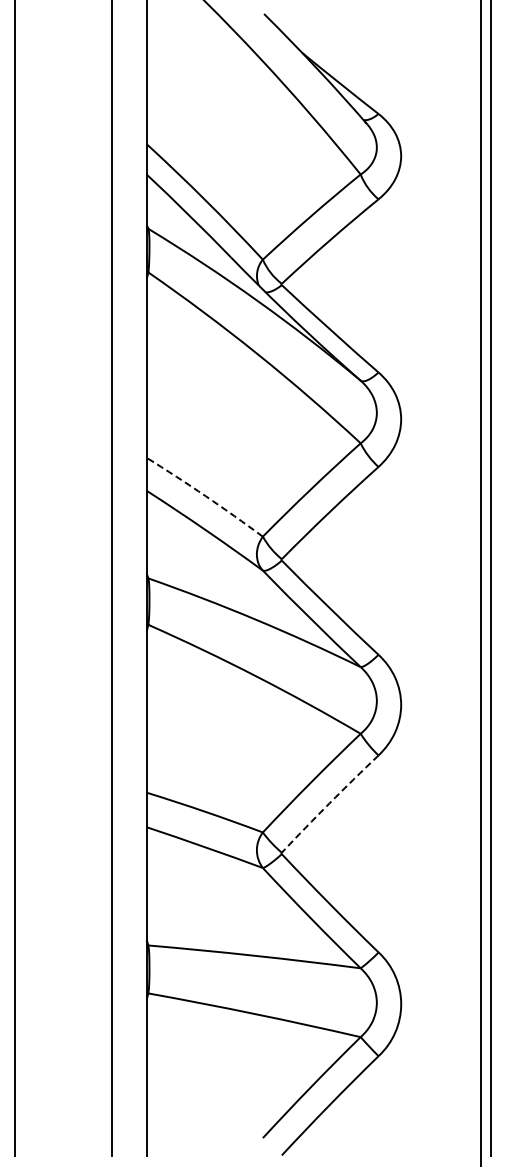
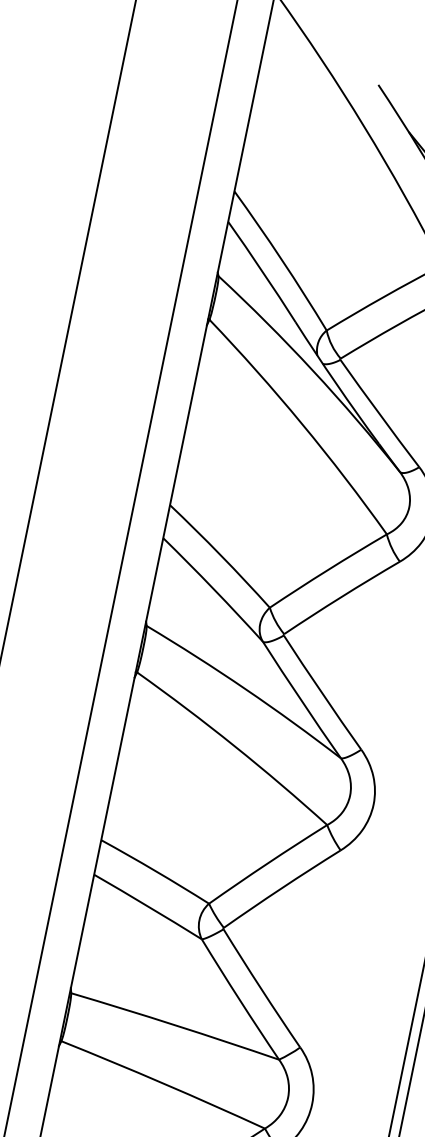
arc: (205, 496) -> (220, 555), dashed -> solid
arc: (329, 803) -> (281, 888), dashed -> solid

